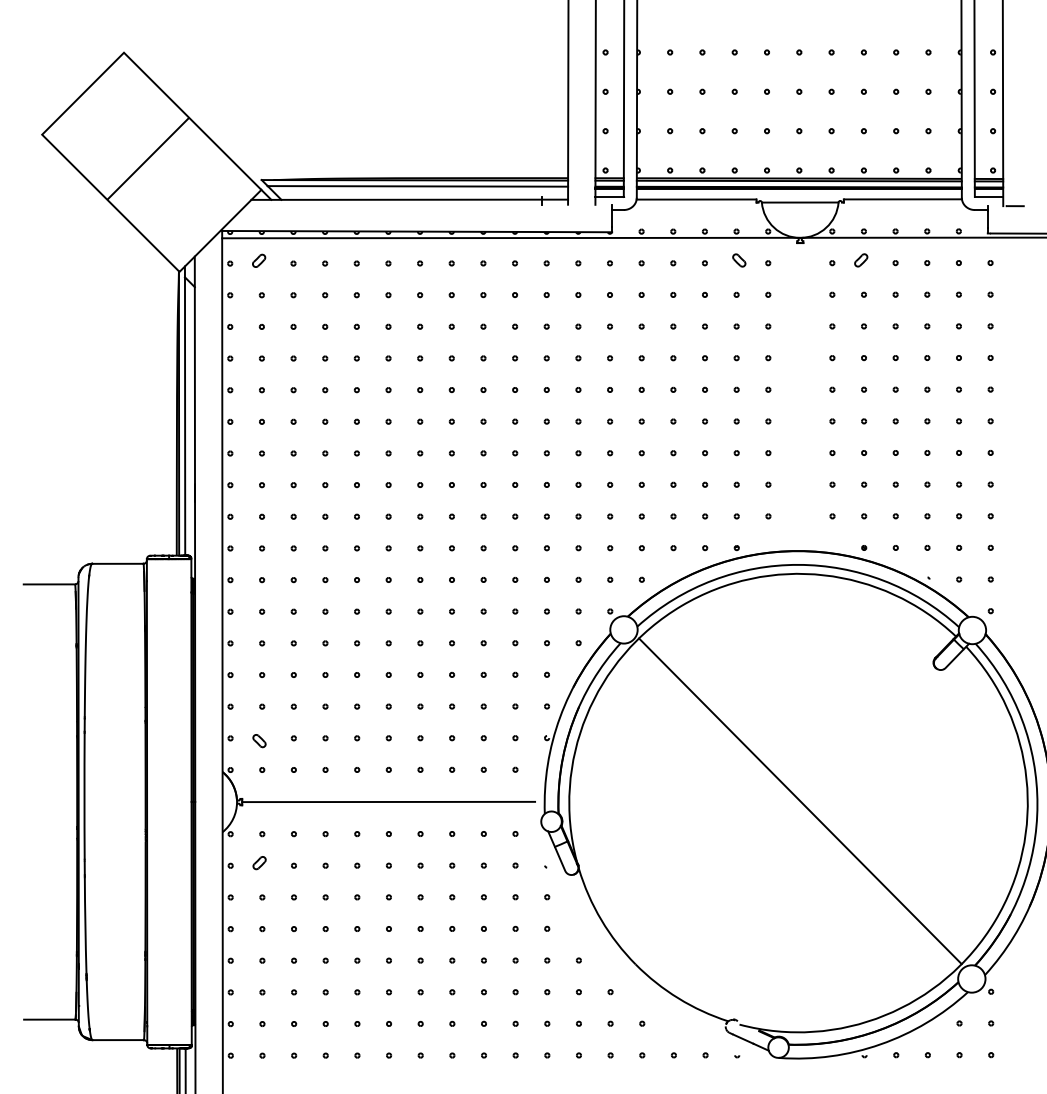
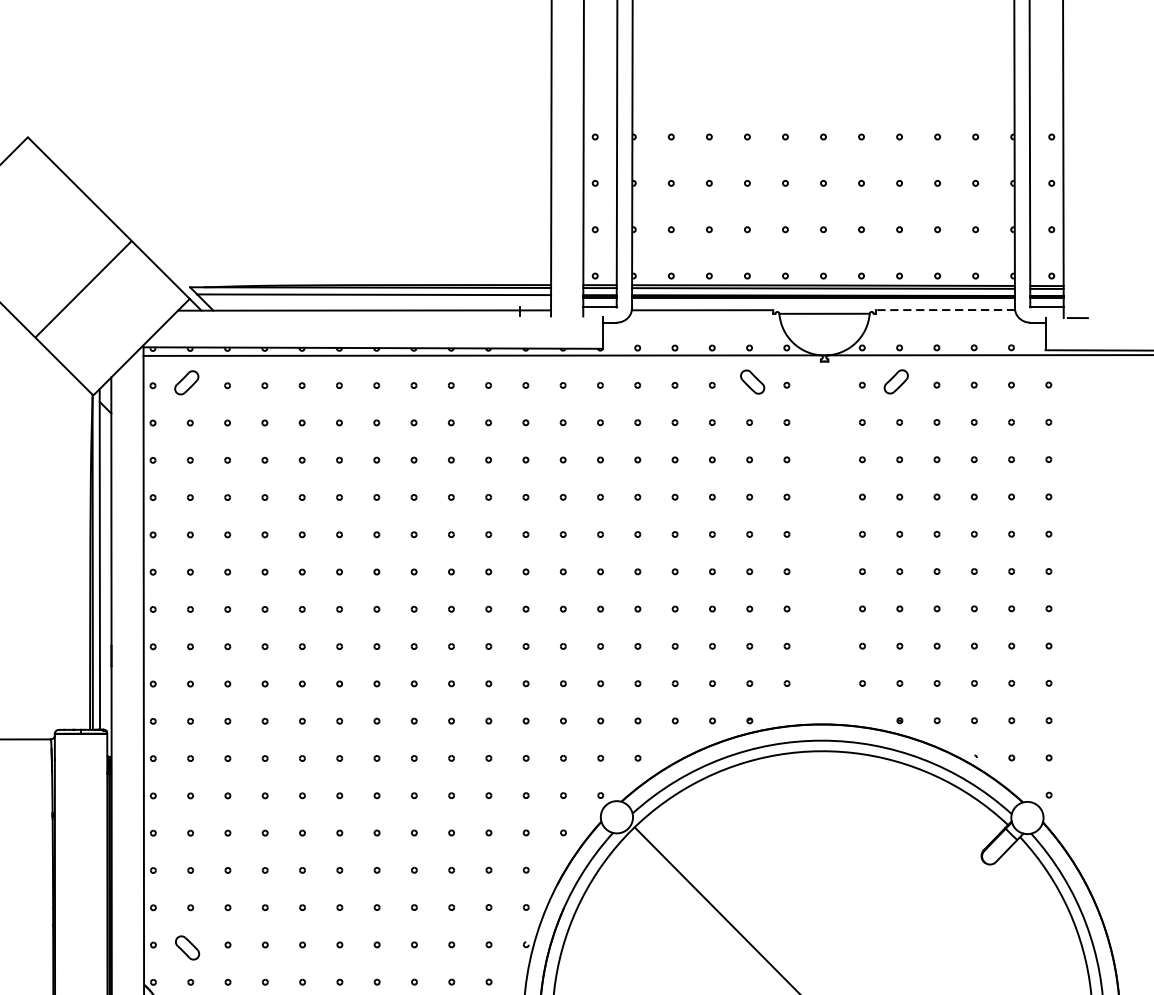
line: (148, 158) -> (83, 289), moved
line: (903, 199) -> (946, 310), solid -> dashed
part: (259, 260) -> (187, 382), size x1.6
part: (739, 260) -> (753, 382), size x1.6
part: (861, 260) -> (896, 382), size x1.6
part: (259, 741) -> (187, 948), size x1.6

